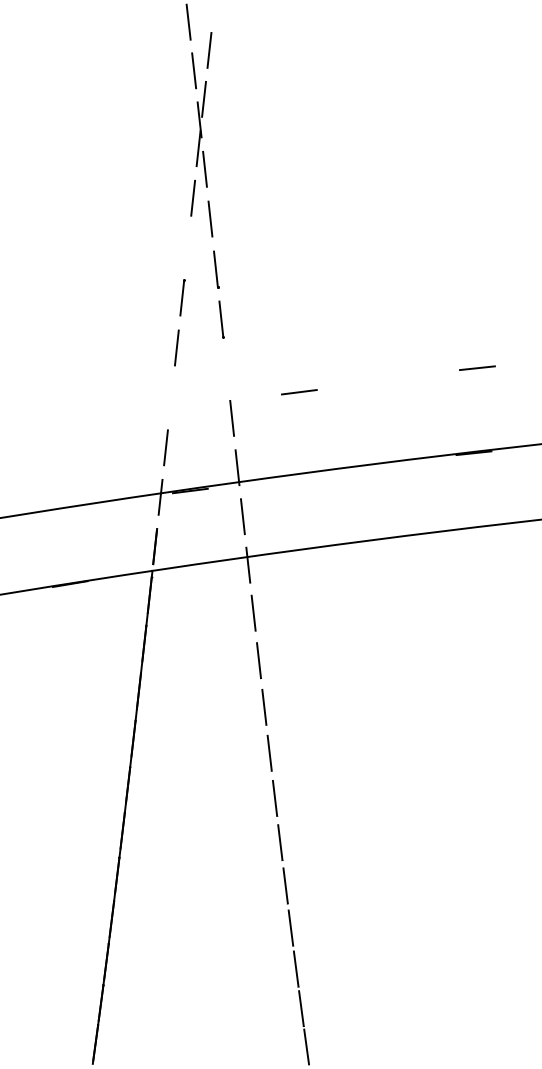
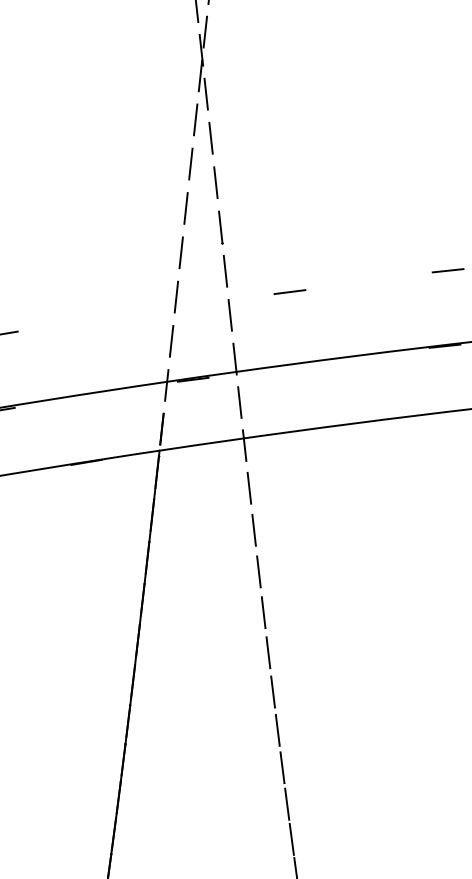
line: (187, 247) -> (190, 163), added
line: (226, 368) -> (225, 271), added
line: (171, 397) -> (176, 296), added

